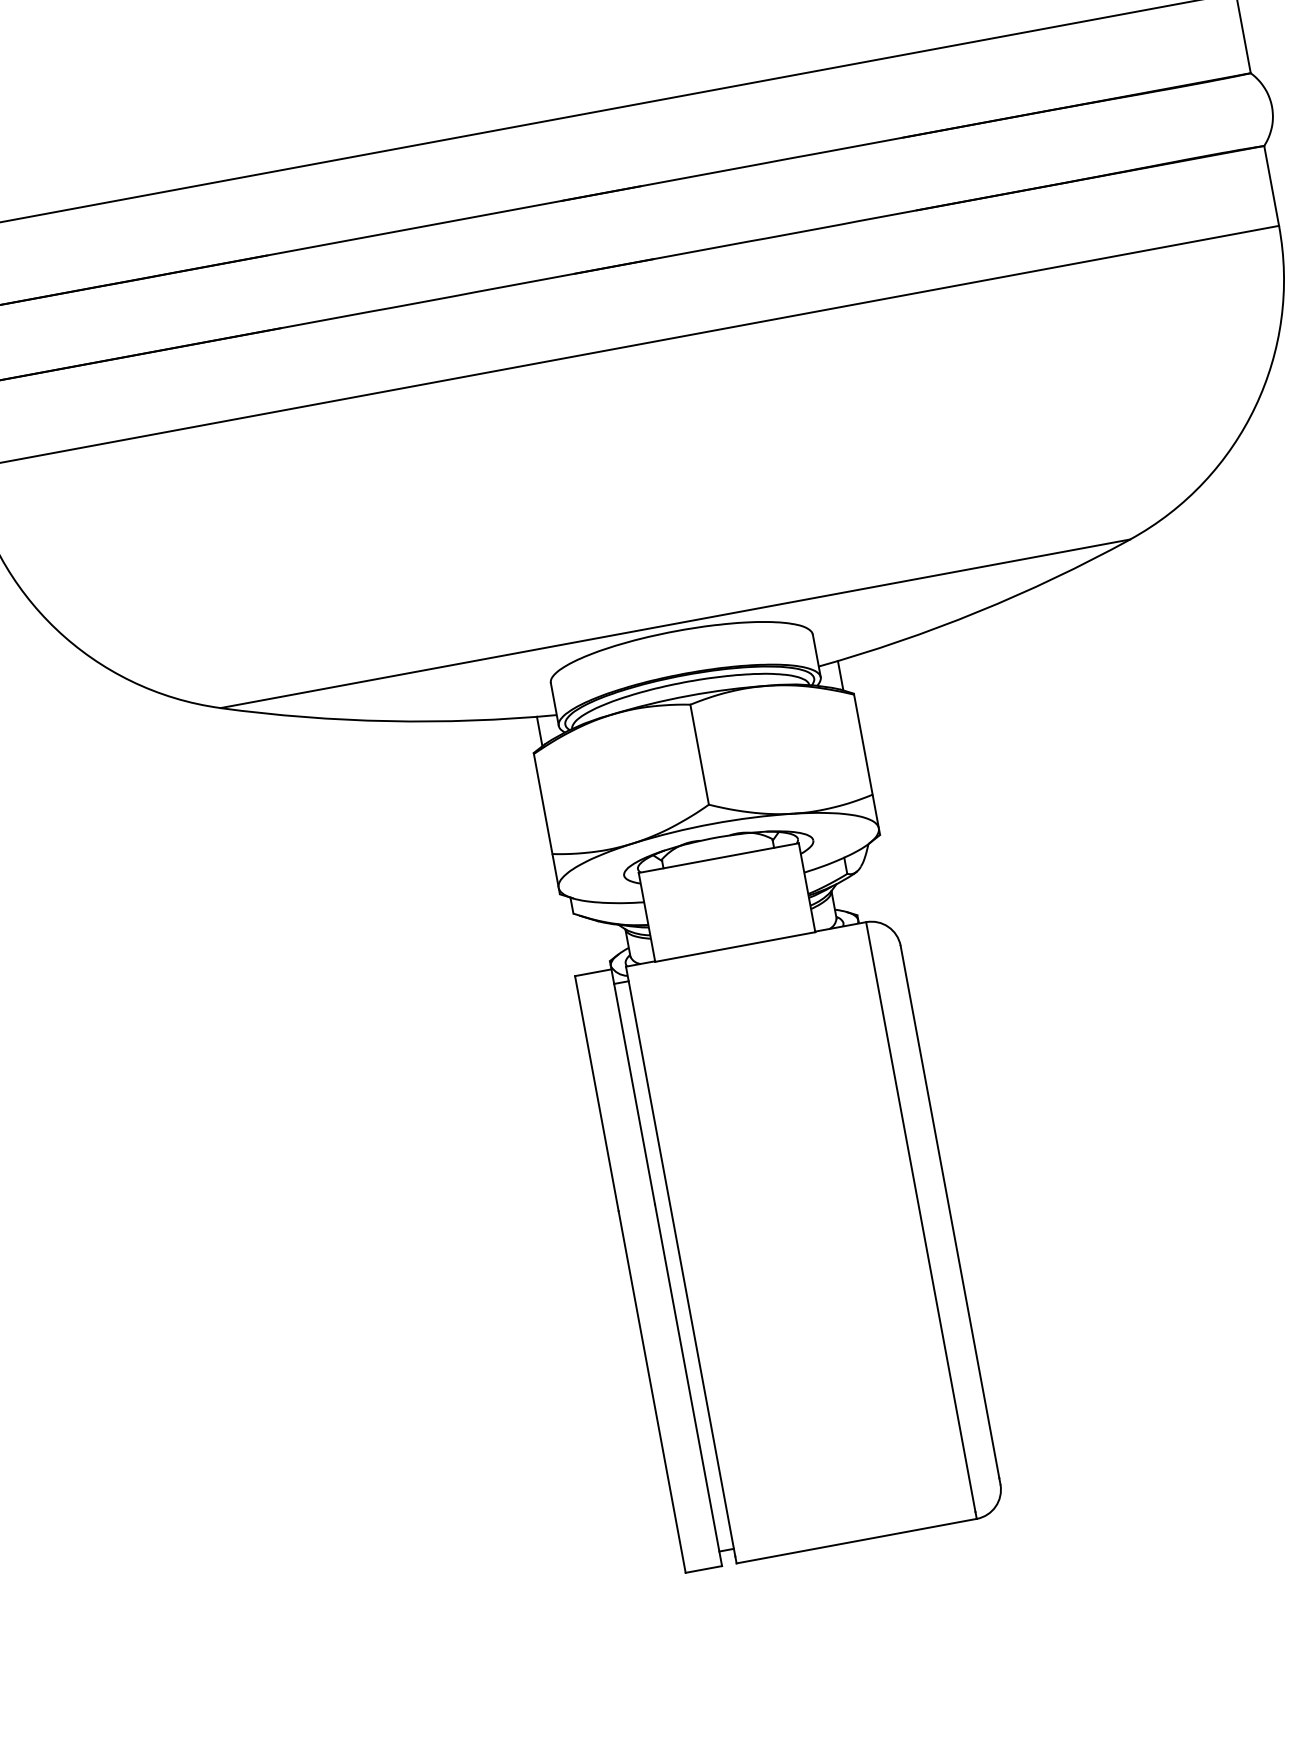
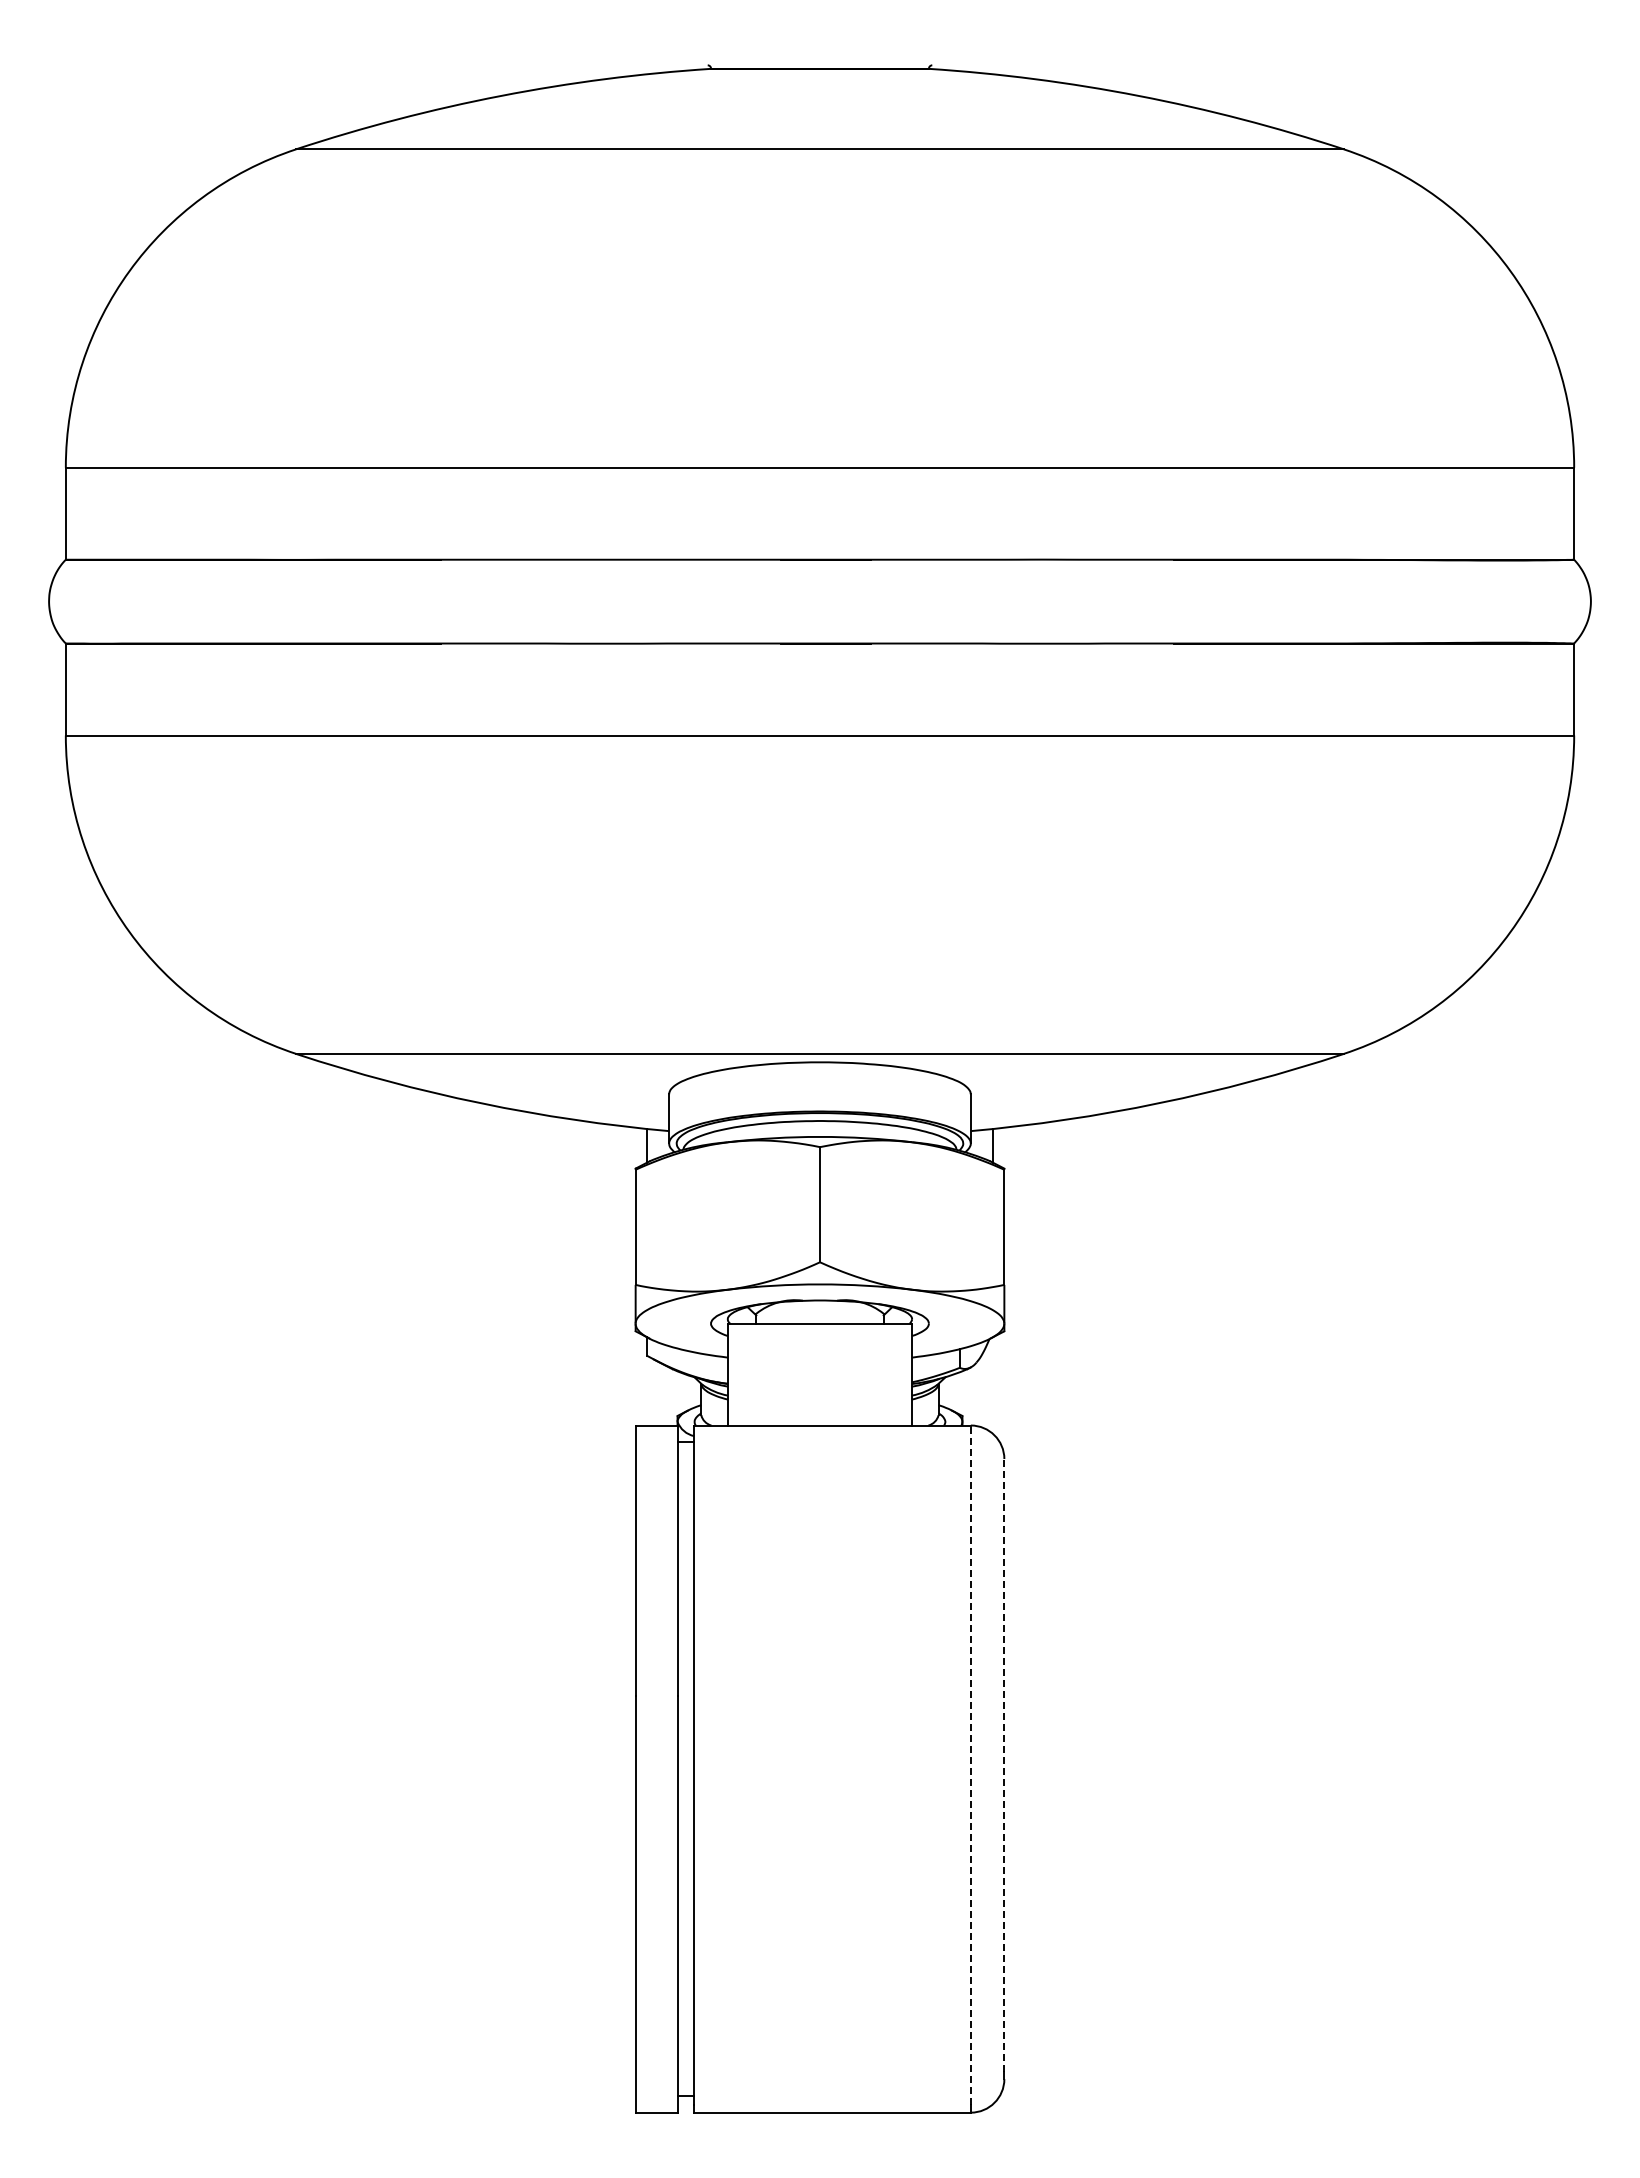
line: (950, 1212) -> (1004, 1765), solid -> dashed
line: (920, 1217) -> (970, 1765), solid -> dashed

